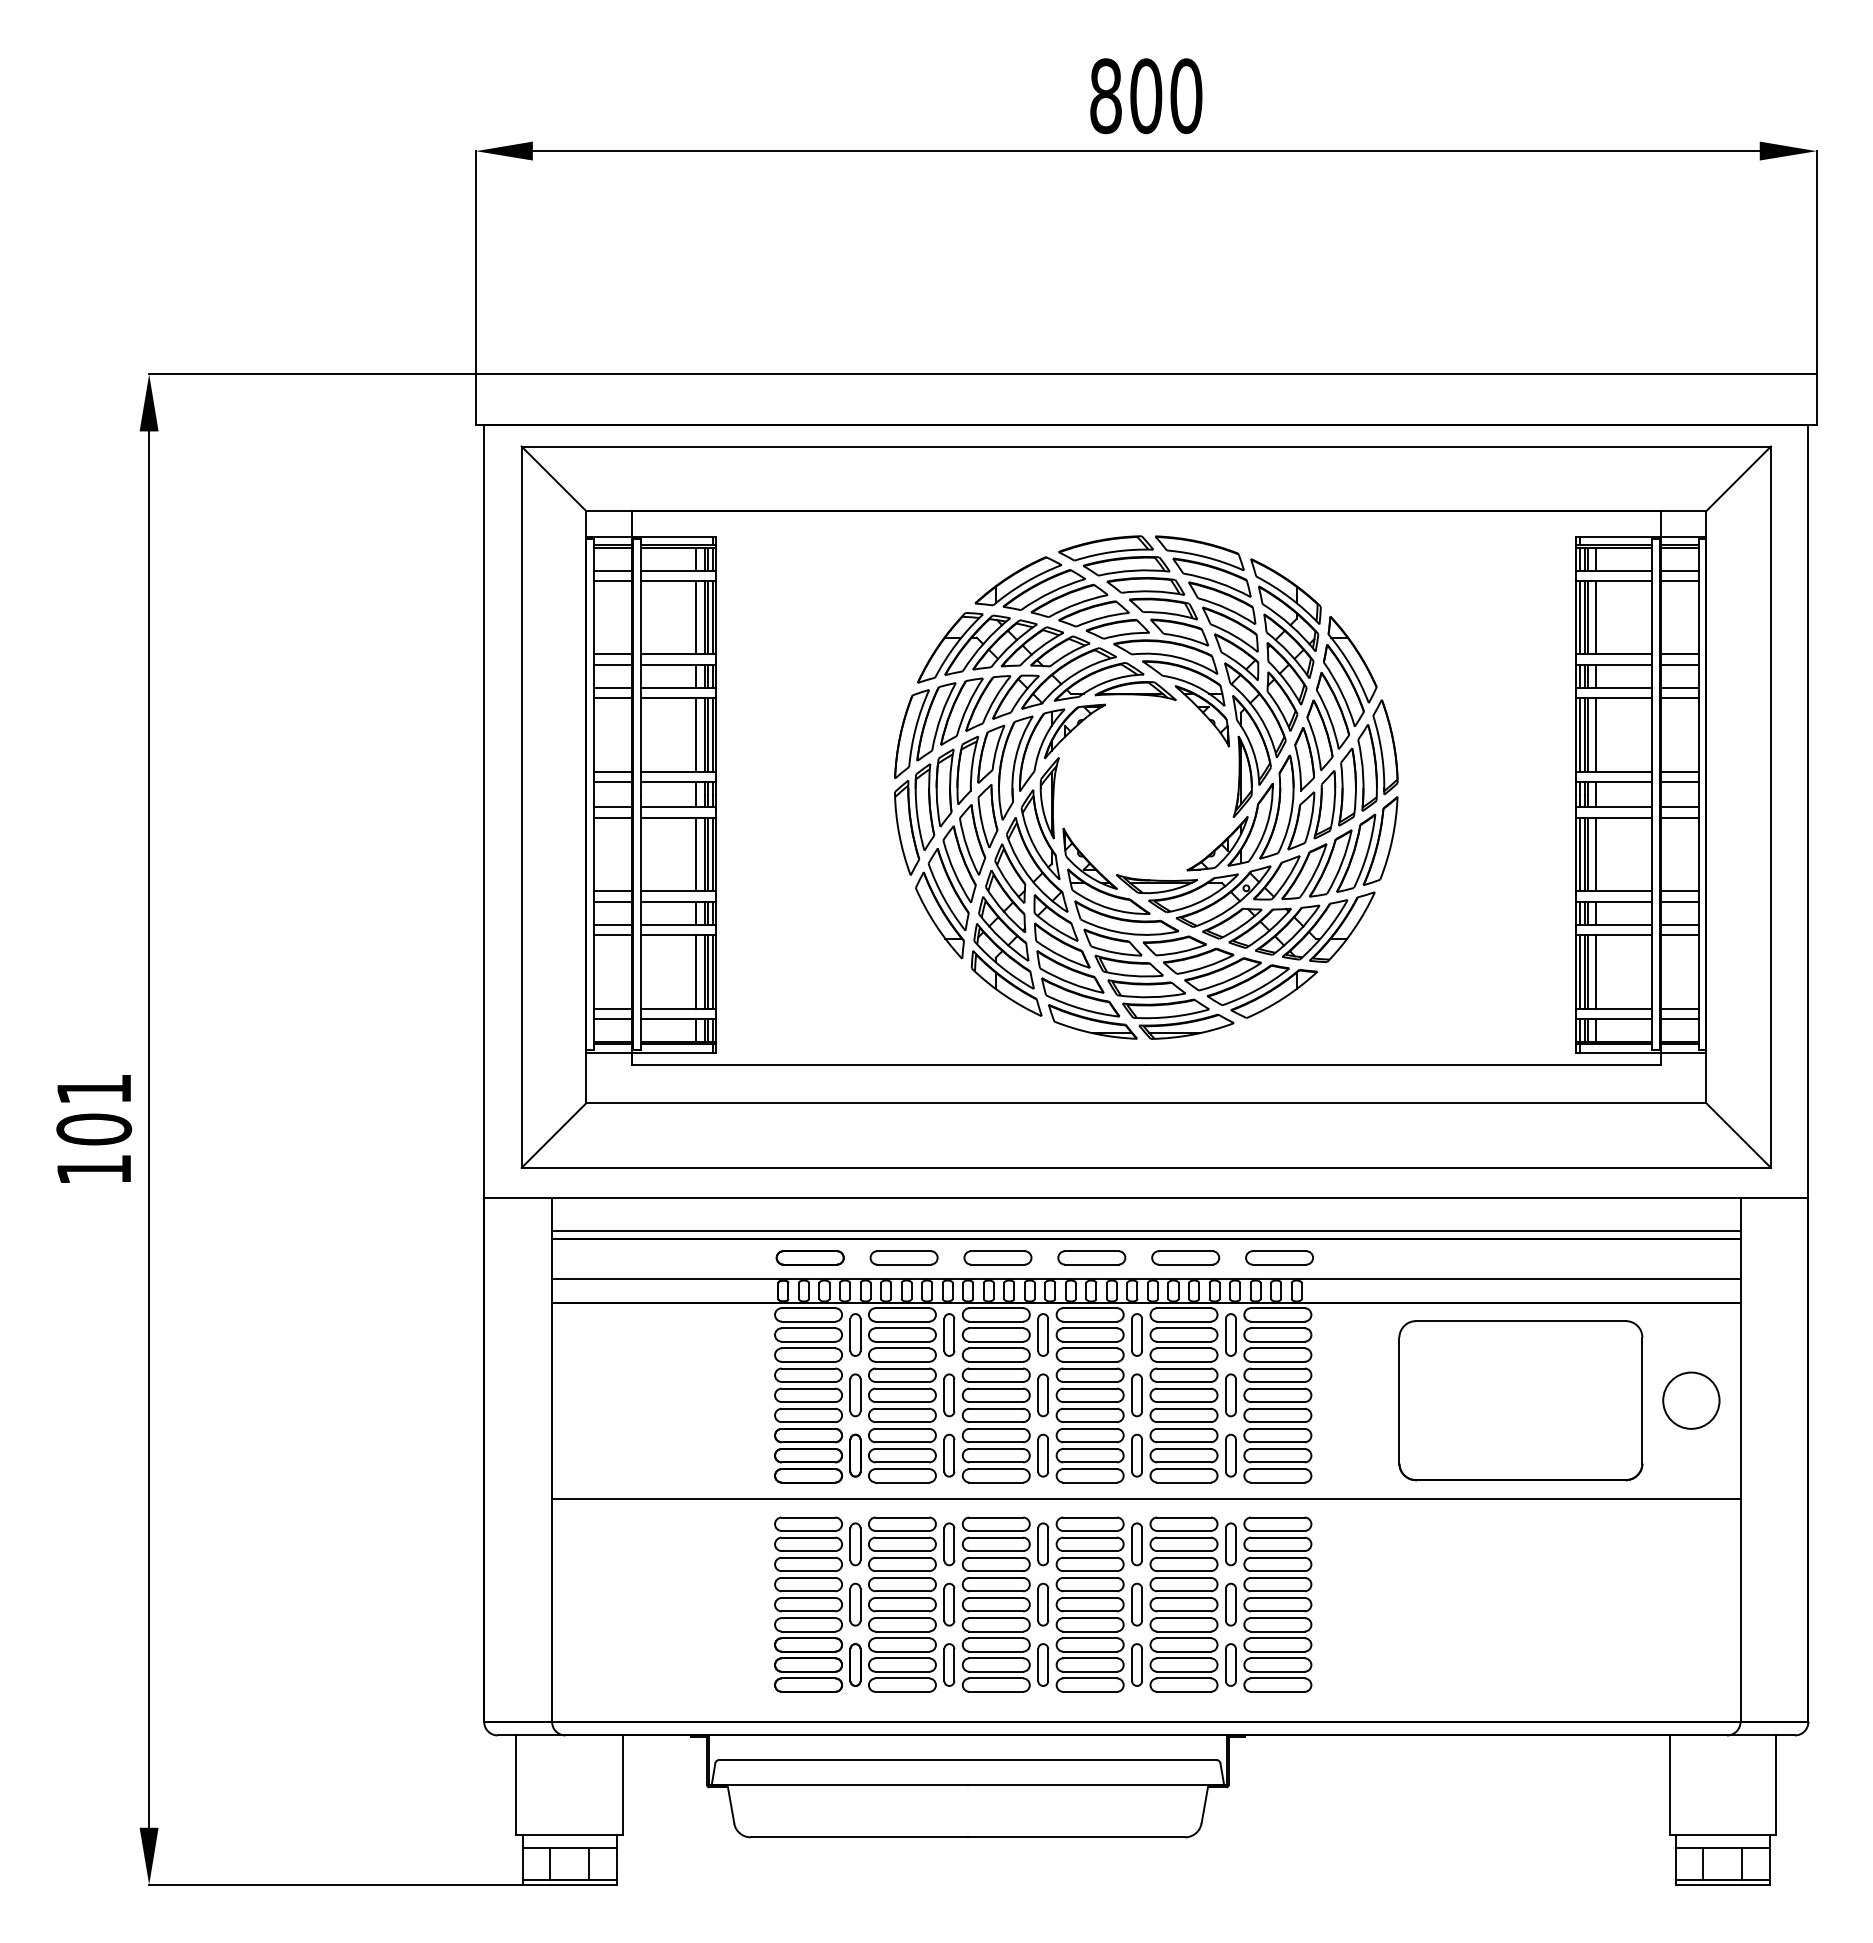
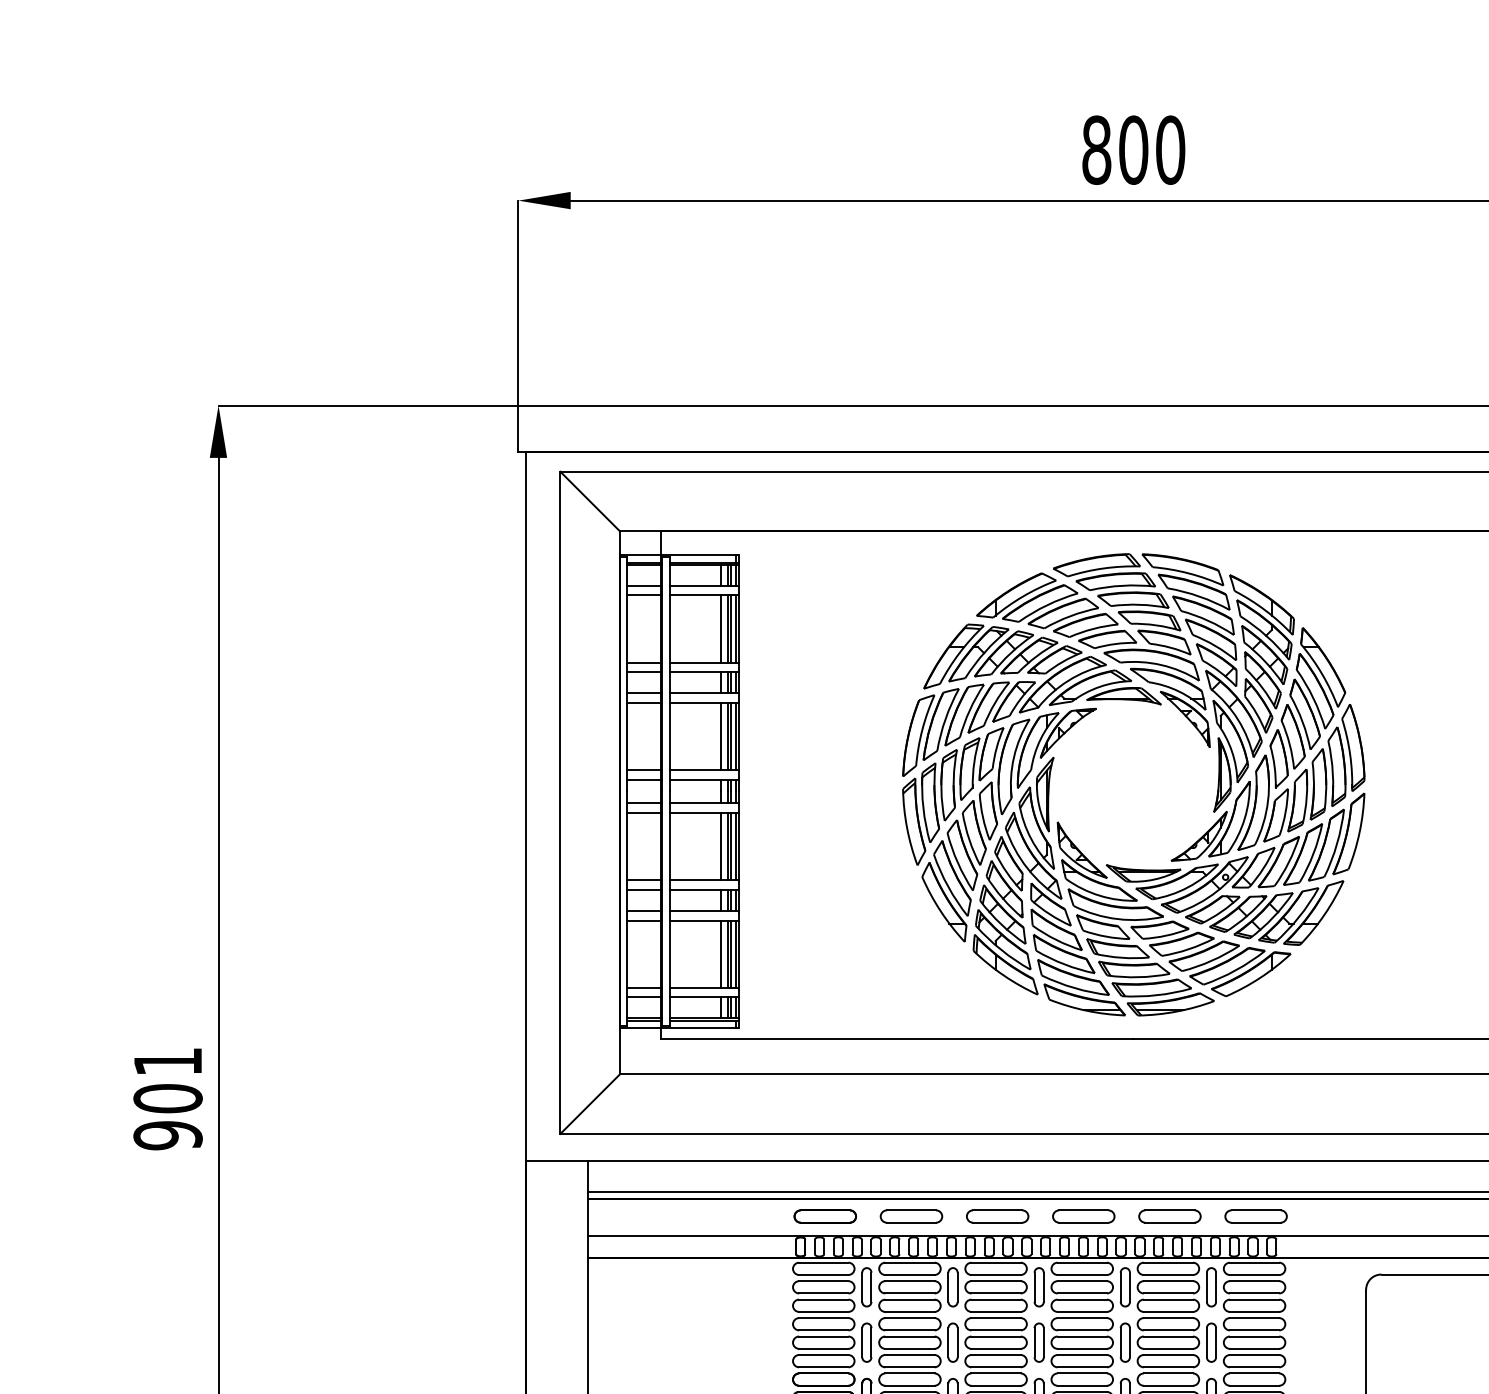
text: (94, 1169) -> (168, 1135), 101 -> 901

